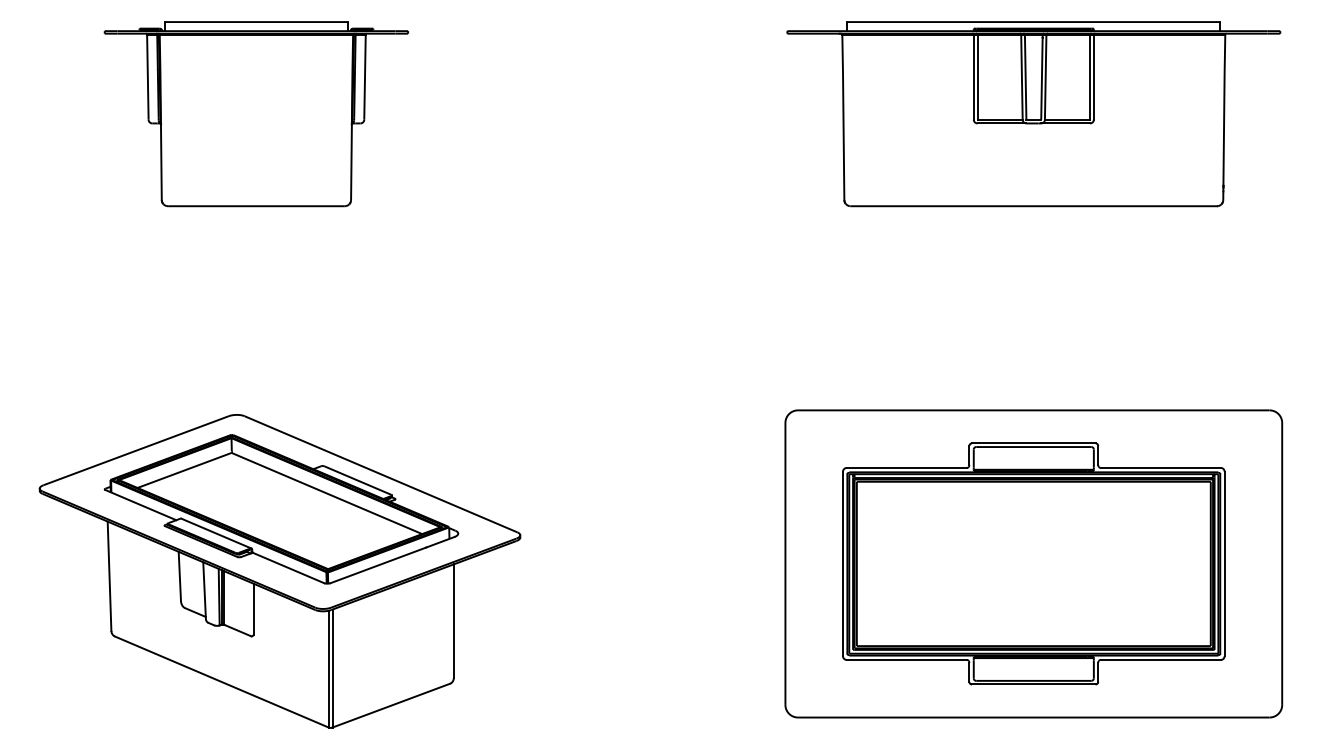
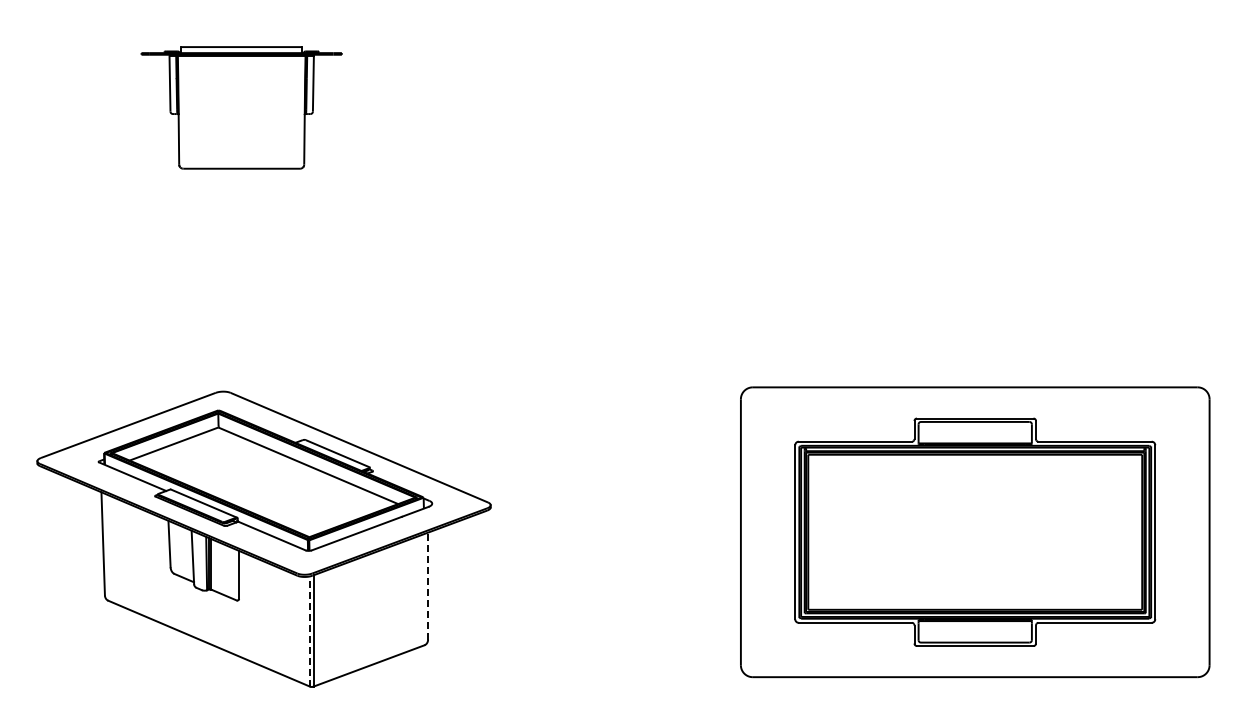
part: (256, 113) -> (241, 107), size x0.7
part: (1033, 113) -> (974, 107), removed
line: (454, 621) -> (428, 586), solid -> dashed
line: (328, 669) -> (309, 631), solid -> dashed

